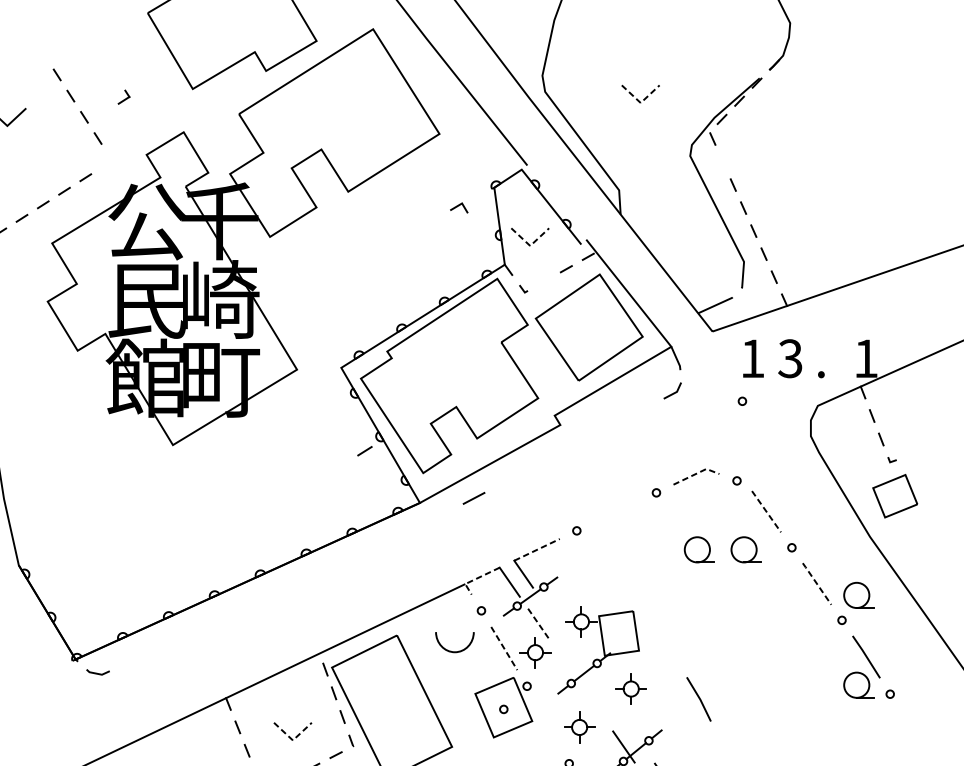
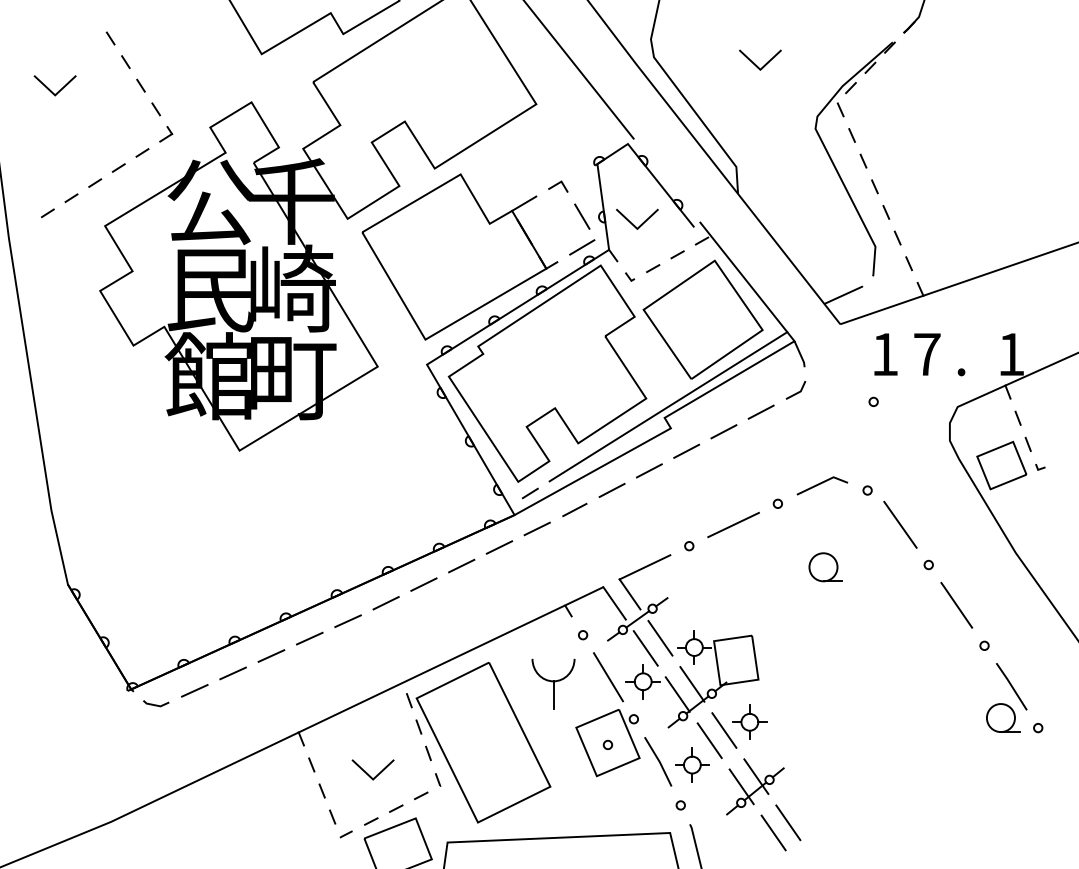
part: (124, 97) -> (166, 134), moved
line: (640, 102) -> (760, 69), dashed -> solid
line: (722, 162) -> (851, 135), added
line: (480, 234) -> (582, 216), added
line: (530, 245) -> (637, 228), dashed -> solid
line: (480, 262) -> (582, 247), added
part: (370, 270) -> (459, 256), added
line: (544, 281) -> (653, 268), added
text: (789, 358) -> (926, 354), 3 -> 7
line: (558, 405) -> (668, 406), added
line: (640, 409) -> (760, 411), added
line: (607, 427) -> (723, 431), added
line: (574, 444) -> (686, 450), added
line: (365, 451) -> (530, 493), moved
line: (540, 462) -> (648, 470), added
line: (696, 473) -> (822, 482), dashed -> solid
line: (506, 479) -> (611, 489), added
part: (894, 496) -> (1001, 465), moved
line: (616, 511) -> (733, 524), added
line: (766, 512) -> (900, 525), dashed -> solid
line: (439, 514) -> (536, 528), added
line: (406, 532) -> (499, 547), added
line: (372, 548) -> (461, 565), added
line: (537, 550) -> (645, 567), dashed -> solid
part: (745, 550) -> (877, 567), removed
line: (338, 565) -> (423, 584), added
line: (476, 578) -> (577, 599), dashed -> solid
line: (304, 582) -> (385, 603), added
line: (816, 583) -> (956, 604), dashed -> solid
part: (859, 594) -> (1003, 617), removed
line: (269, 598) -> (347, 621), added
line: (551, 612) -> (660, 637), added
line: (235, 613) -> (309, 638), added
line: (537, 622) -> (645, 648), dashed -> solid
line: (201, 629) -> (271, 655), added
line: (166, 645) -> (232, 673), added
line: (504, 648) -> (608, 677), dashed -> solid
line: (579, 655) -> (692, 684), added
line: (132, 660) -> (194, 690), added
line: (454, 664) -> (553, 695), added
line: (566, 664) -> (677, 694), added
line: (608, 696) -> (724, 730), added
line: (699, 699) -> (658, 761), moved
line: (595, 705) -> (709, 740), added
line: (637, 737) -> (756, 776), added
line: (293, 740) -> (373, 779), dashed -> solid

